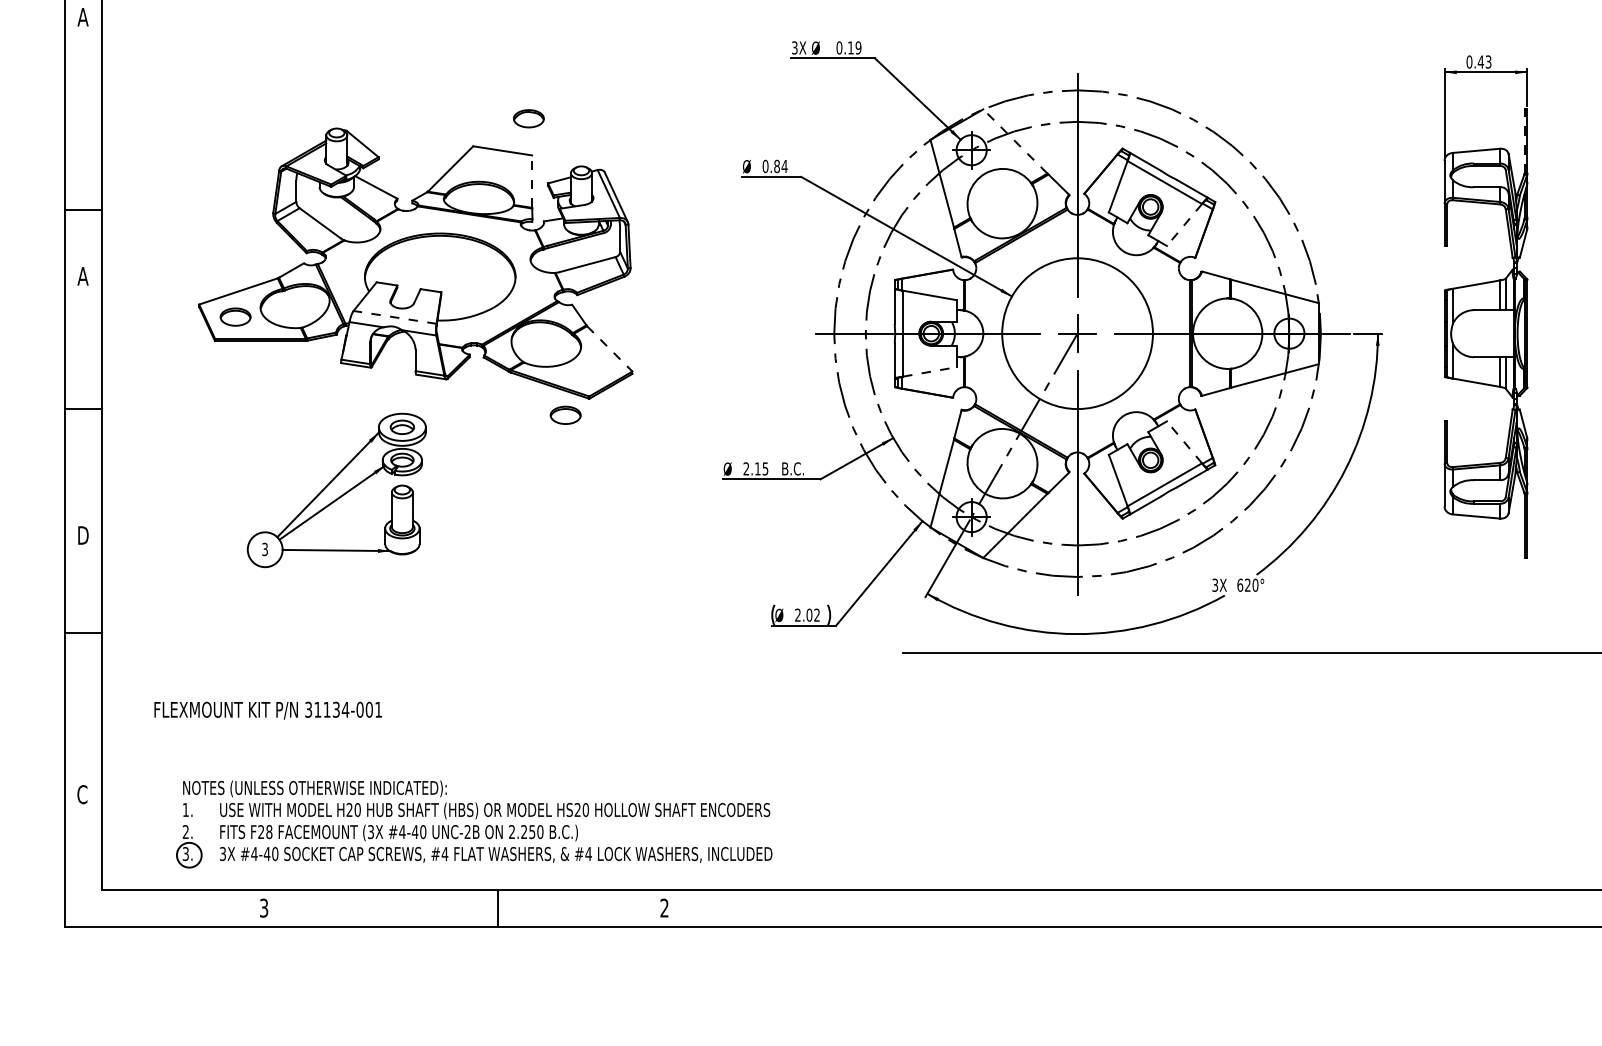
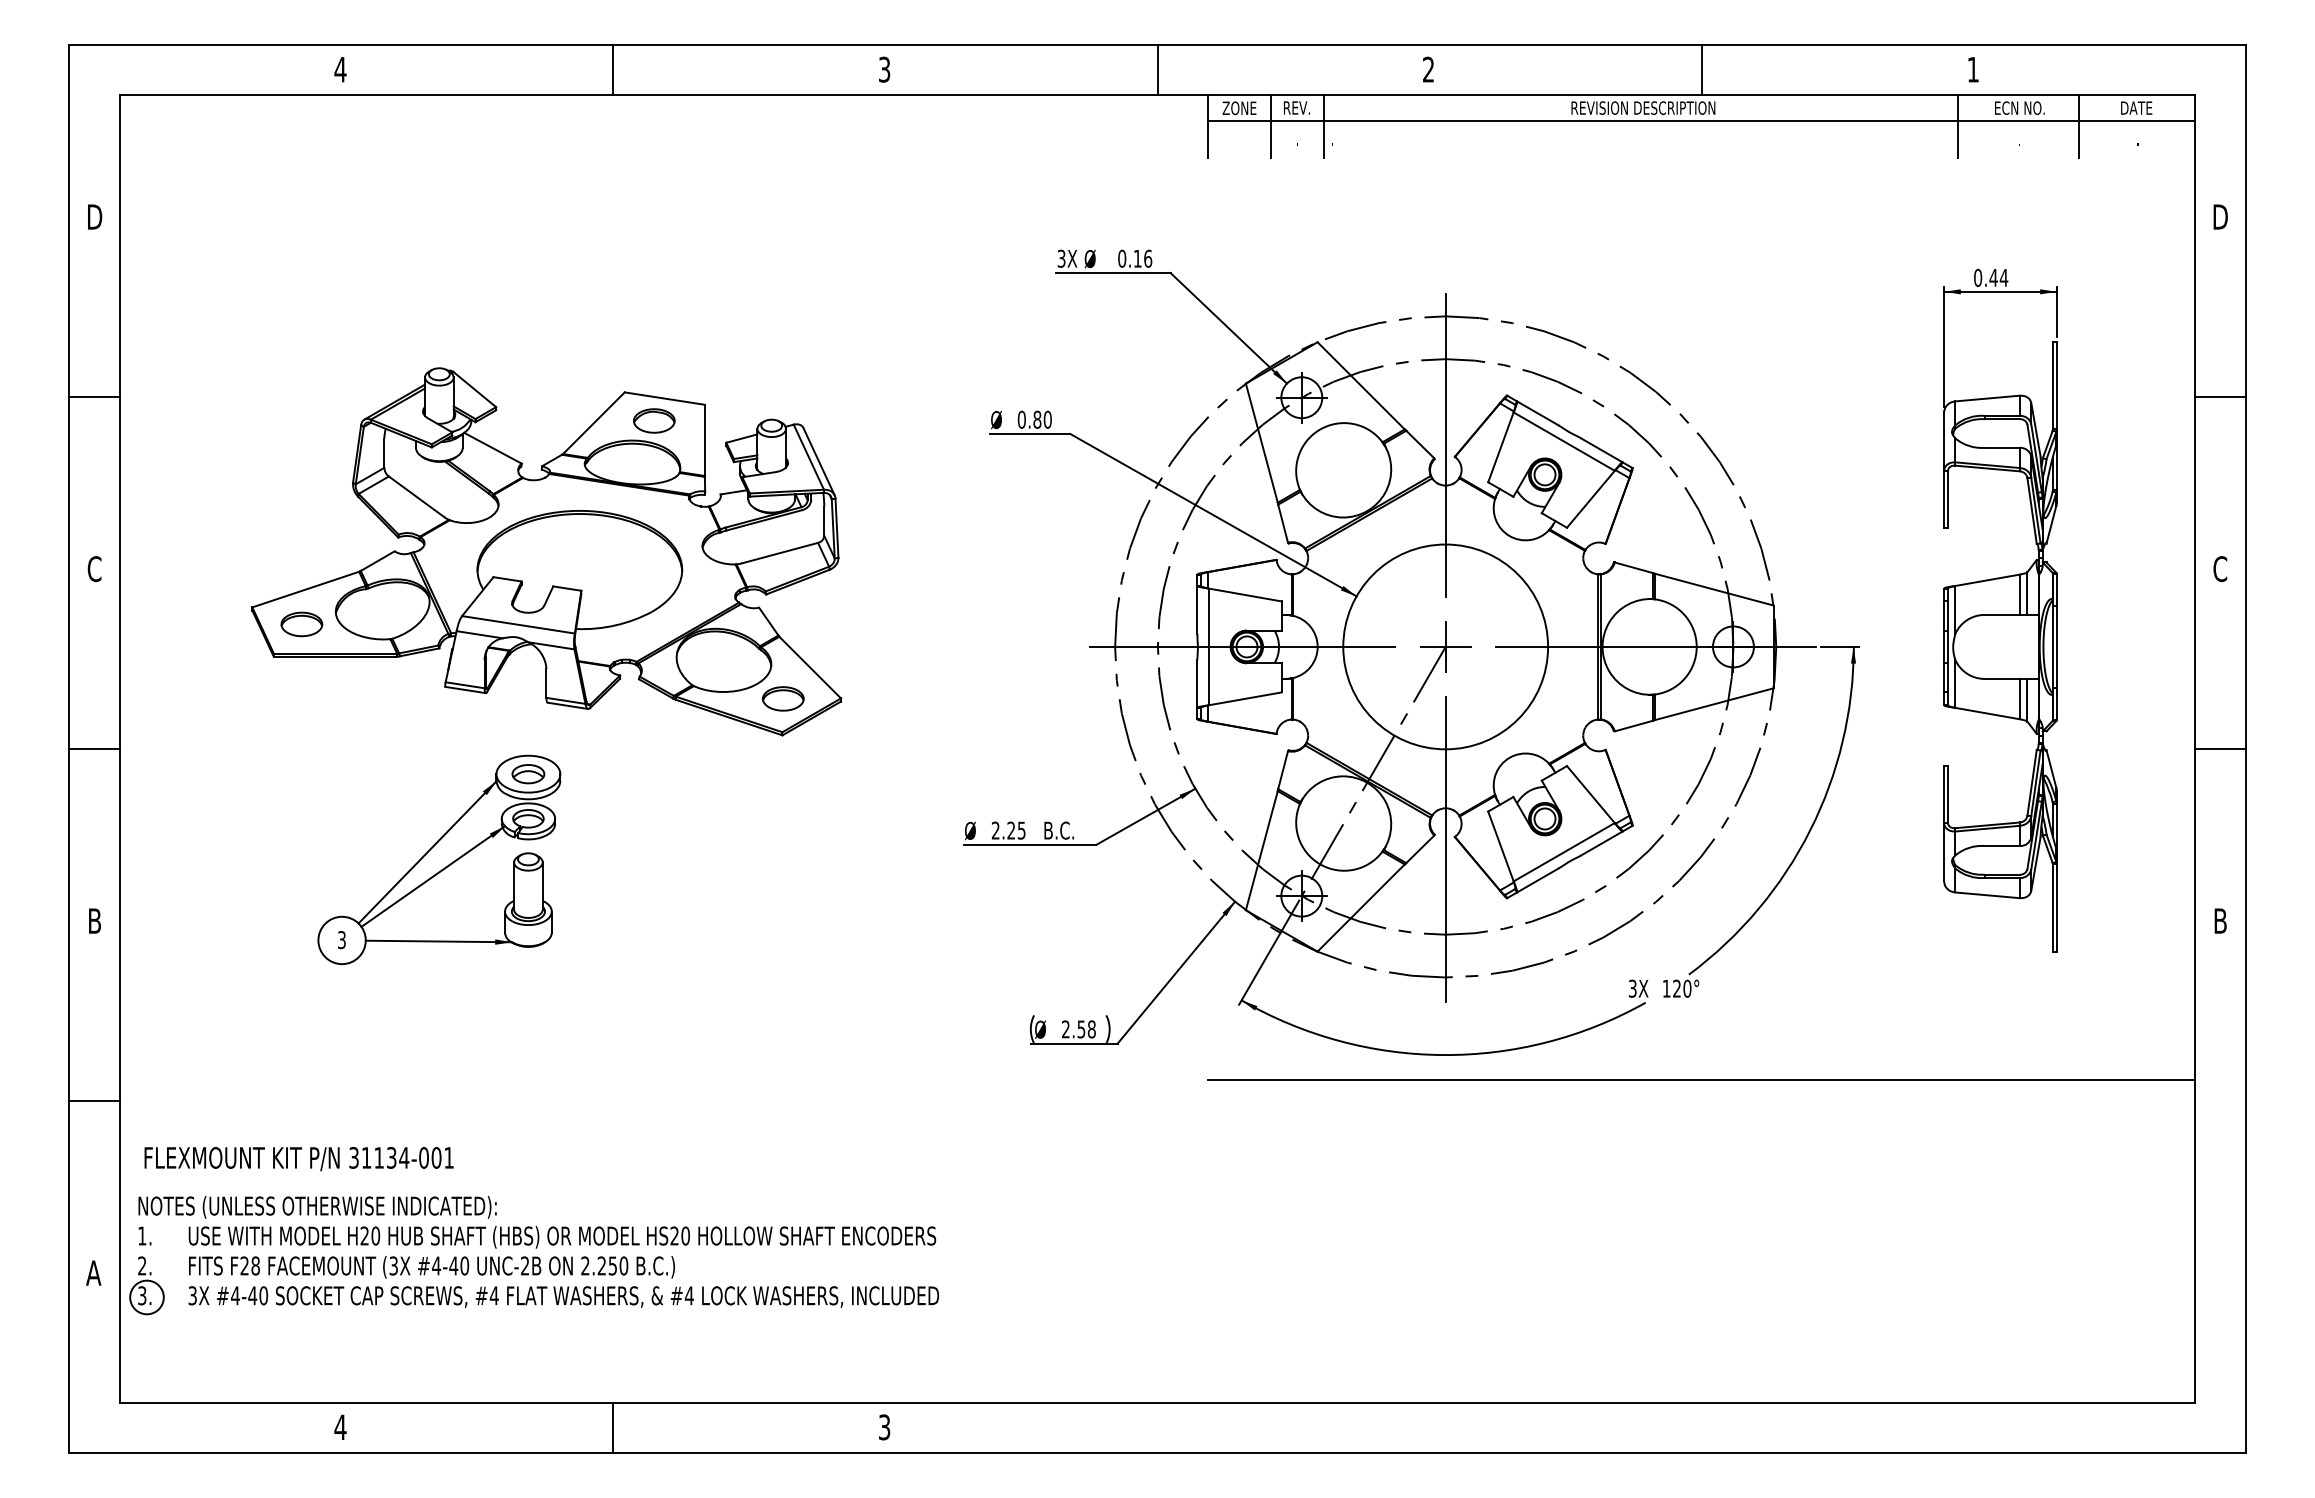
text: (82, 16) -> (94, 216), A -> D
text: (858, 47) -> (1148, 258), 0.19 -> 0.16
text: (1488, 61) -> (2003, 277), 0.43 -> 0.44
part: (529, 118) -> (654, 420), moved
line: (1015, 141) -> (1361, 385), dashed -> solid
line: (1524, 141) -> (2052, 385), dashed -> solid
text: (784, 166) -> (1047, 419), 0.84 -> 0.80
line: (531, 181) -> (704, 440), dashed -> solid
line: (82, 209) -> (94, 396), moved
line: (1184, 225) -> (1590, 499), dashed -> solid
text: (82, 276) -> (94, 569), A -> C
line: (395, 317) -> (518, 624), dashed -> solid
line: (610, 348) -> (810, 667), dashed -> solid
line: (930, 371) -> (1245, 698), dashed -> solid
part: (565, 415) -> (783, 698), moved
line: (1184, 442) -> (1590, 794), dashed -> solid
text: (757, 468) -> (1010, 830), 2.15 -> 2.25
text: (83, 535) -> (95, 920), D -> B
text: (1240, 585) -> (1666, 988), 620° -> 120°
text: (813, 615) -> (1086, 1029), 2.02 -> 2.58
line: (82, 632) -> (94, 1101), moved
text: (267, 710) -> (298, 1159), moved
text: (82, 794) -> (93, 1273), C -> A
part: (474, 824) -> (534, 1255), moved
text: (264, 908) -> (340, 1427), 3 -> 4
line: (498, 908) -> (613, 1427), moved
text: (664, 908) -> (884, 1427), 2 -> 3

